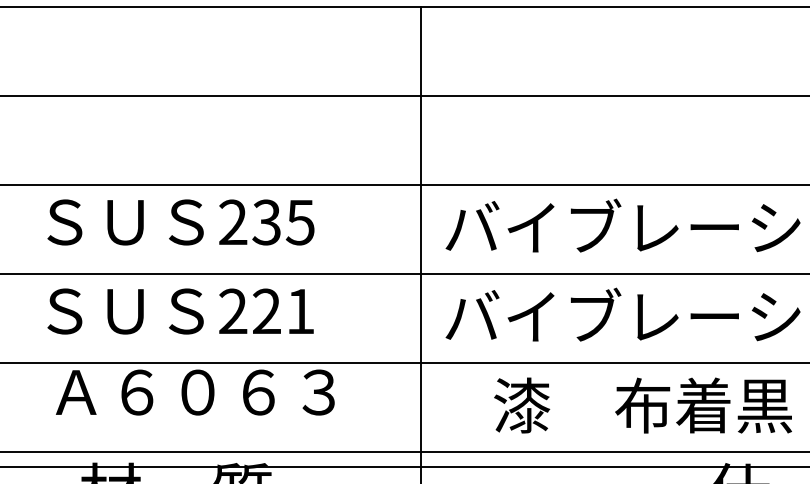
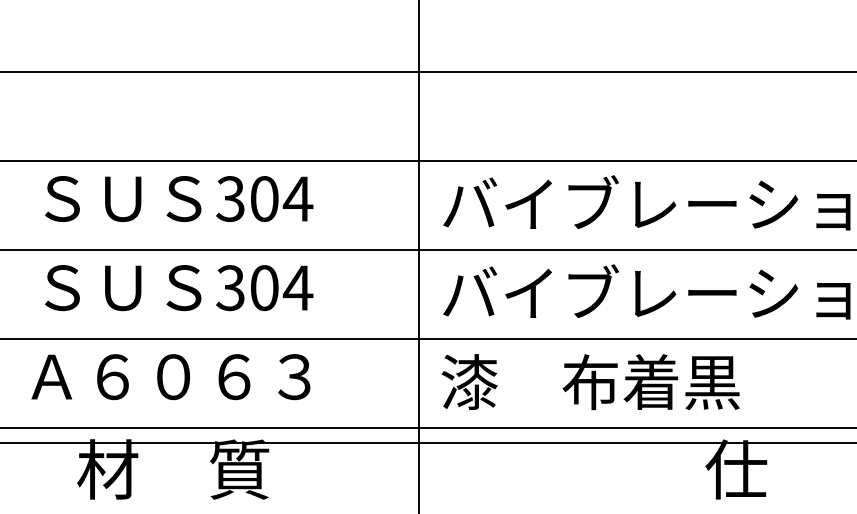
text: (266, 222) -> (264, 199), 235 -> 304
text: (266, 311) -> (264, 288), 221 -> 304
text: (194, 392) -> (170, 377), moved
text: (642, 405) -> (590, 382), moved

